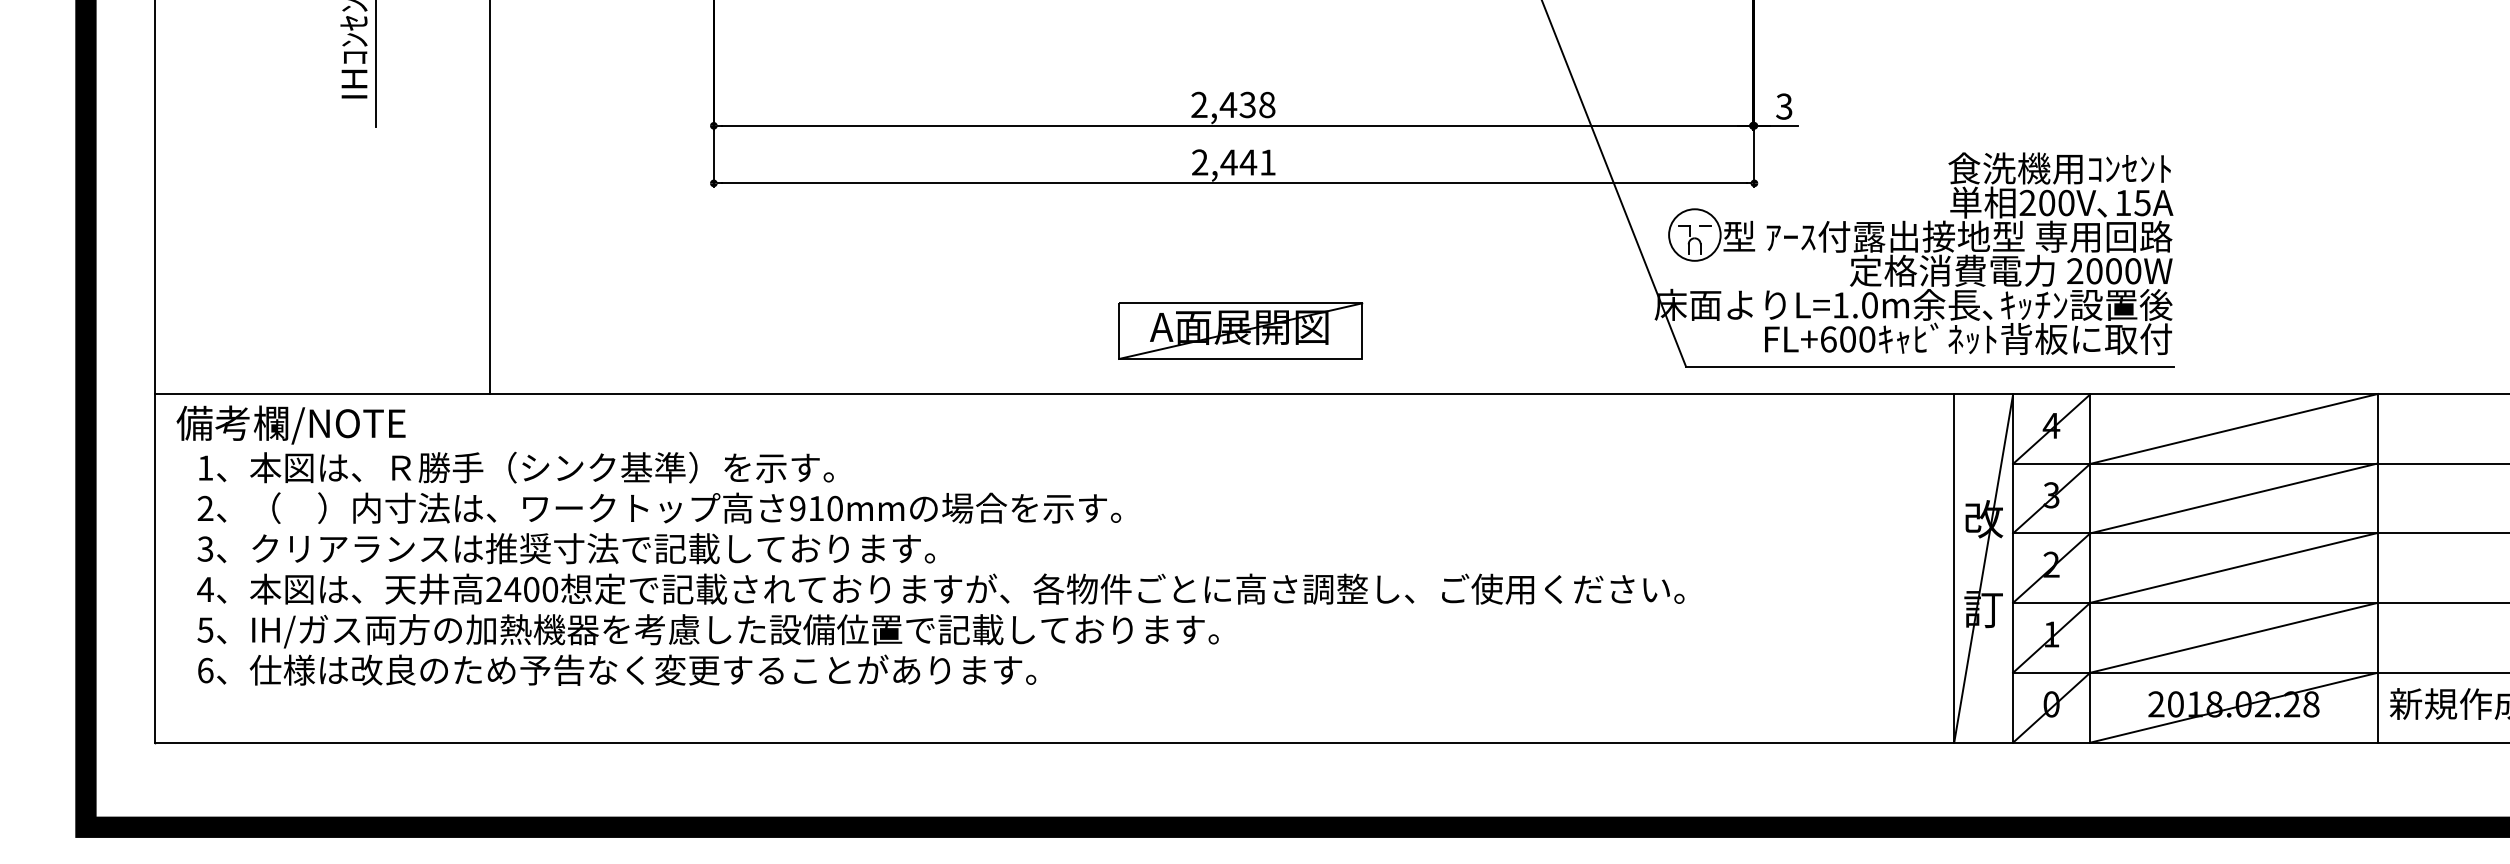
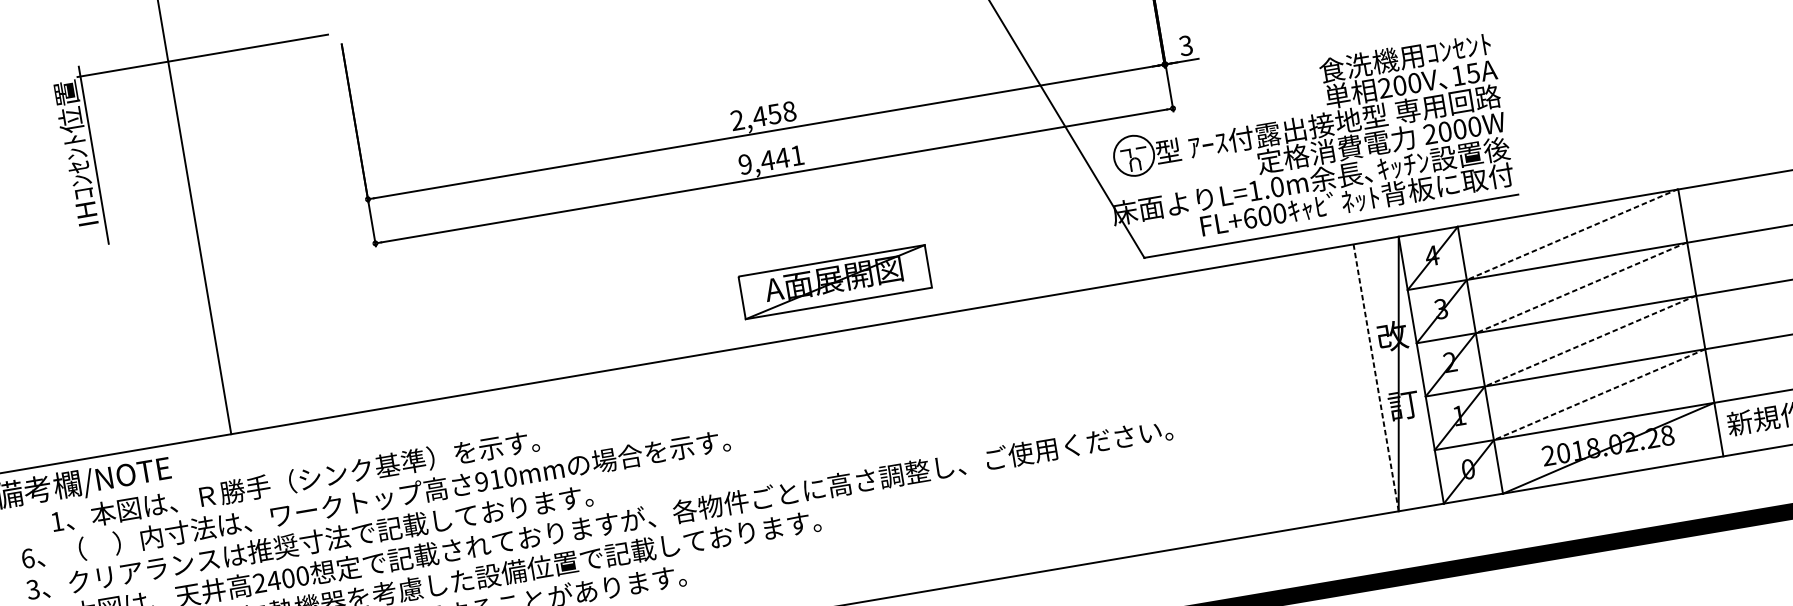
text: (1247, 104) -> (774, 113), 2,438 -> 2,458
text: (1200, 162) -> (745, 164), 2,441 -> 9,441
part: (1240, 330) -> (834, 281), moved
line: (2234, 428) -> (1572, 234), solid -> dashed
text: (516, 467) -> (295, 480), moved
line: (2234, 498) -> (1581, 287), solid -> dashed
text: (205, 508) -> (27, 558), 2 -> 6
line: (2234, 567) -> (1590, 340), solid -> dashed
line: (1954, 569) -> (1376, 378), solid -> dashed
line: (2234, 637) -> (1599, 394), solid -> dashed

